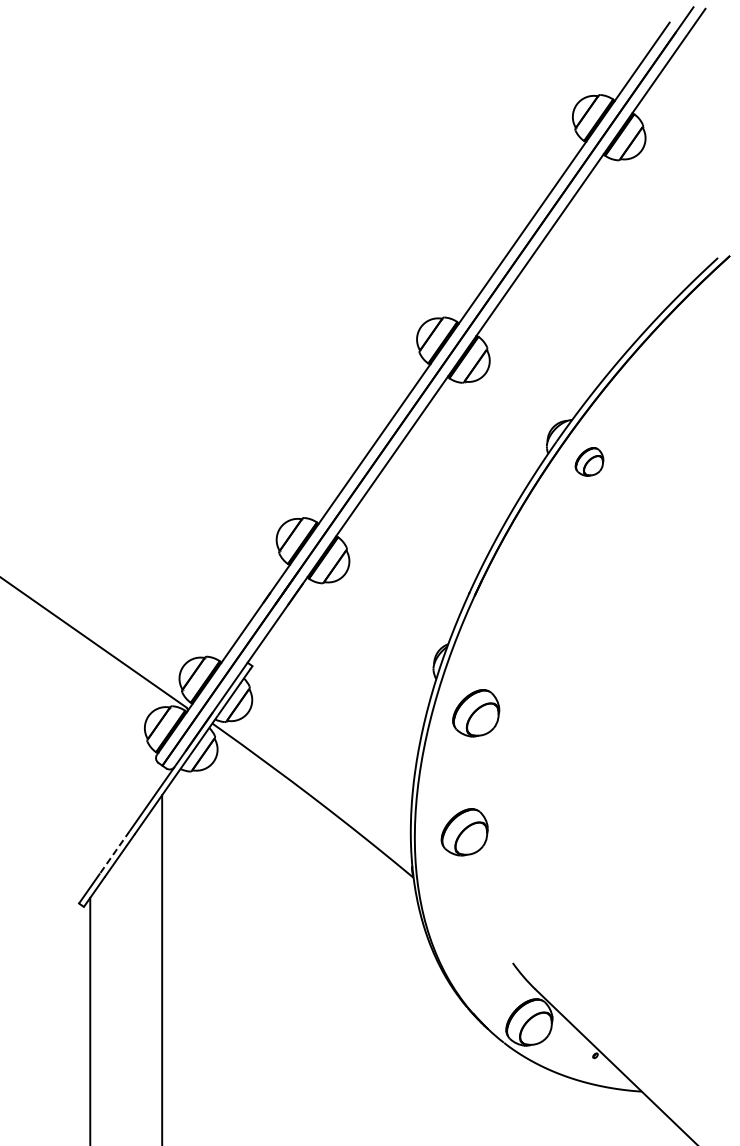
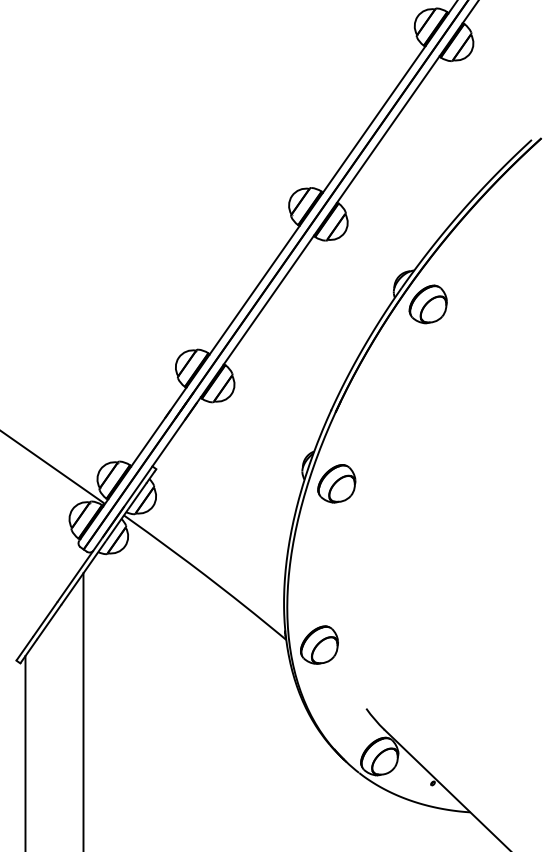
part: (589, 461) -> (428, 304), size x1.67
part: (476, 713) -> (337, 483), moved
part: (464, 832) -> (319, 645), moved
line: (114, 852) -> (45, 619), dashed -> solid

